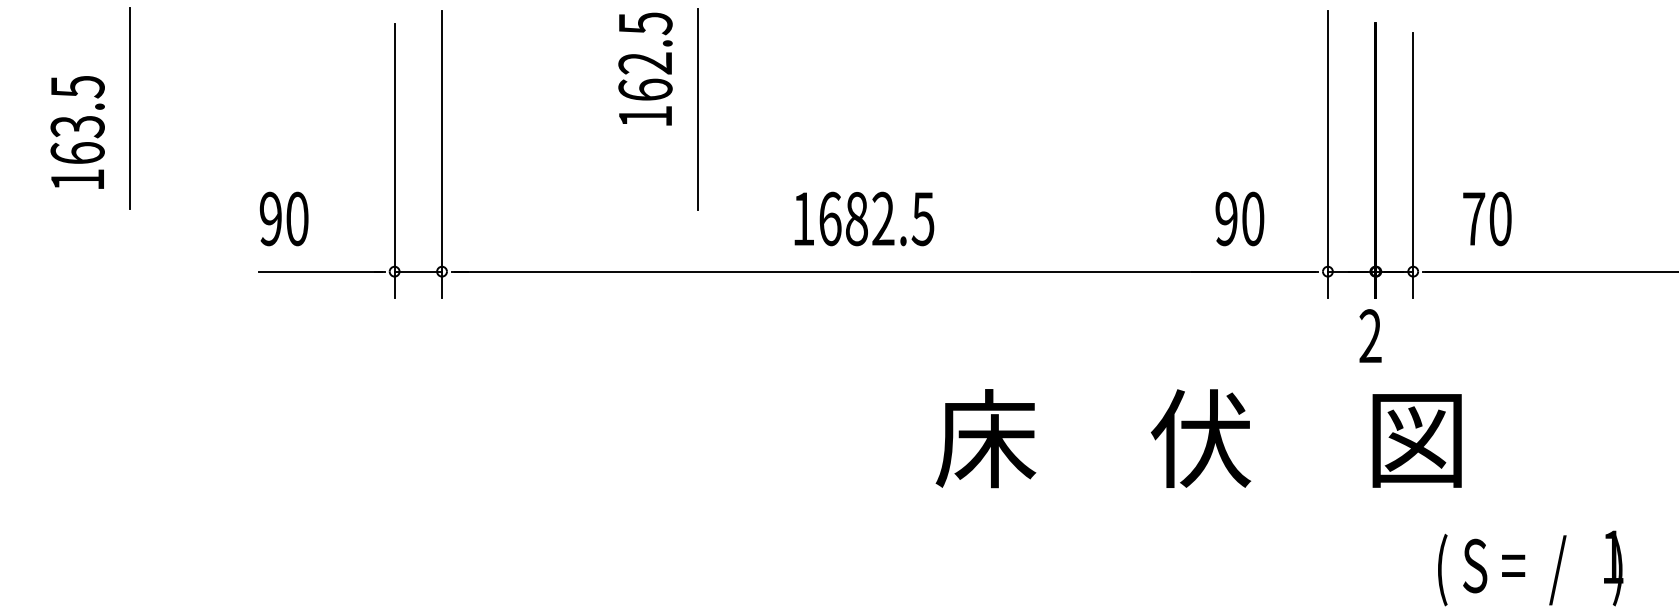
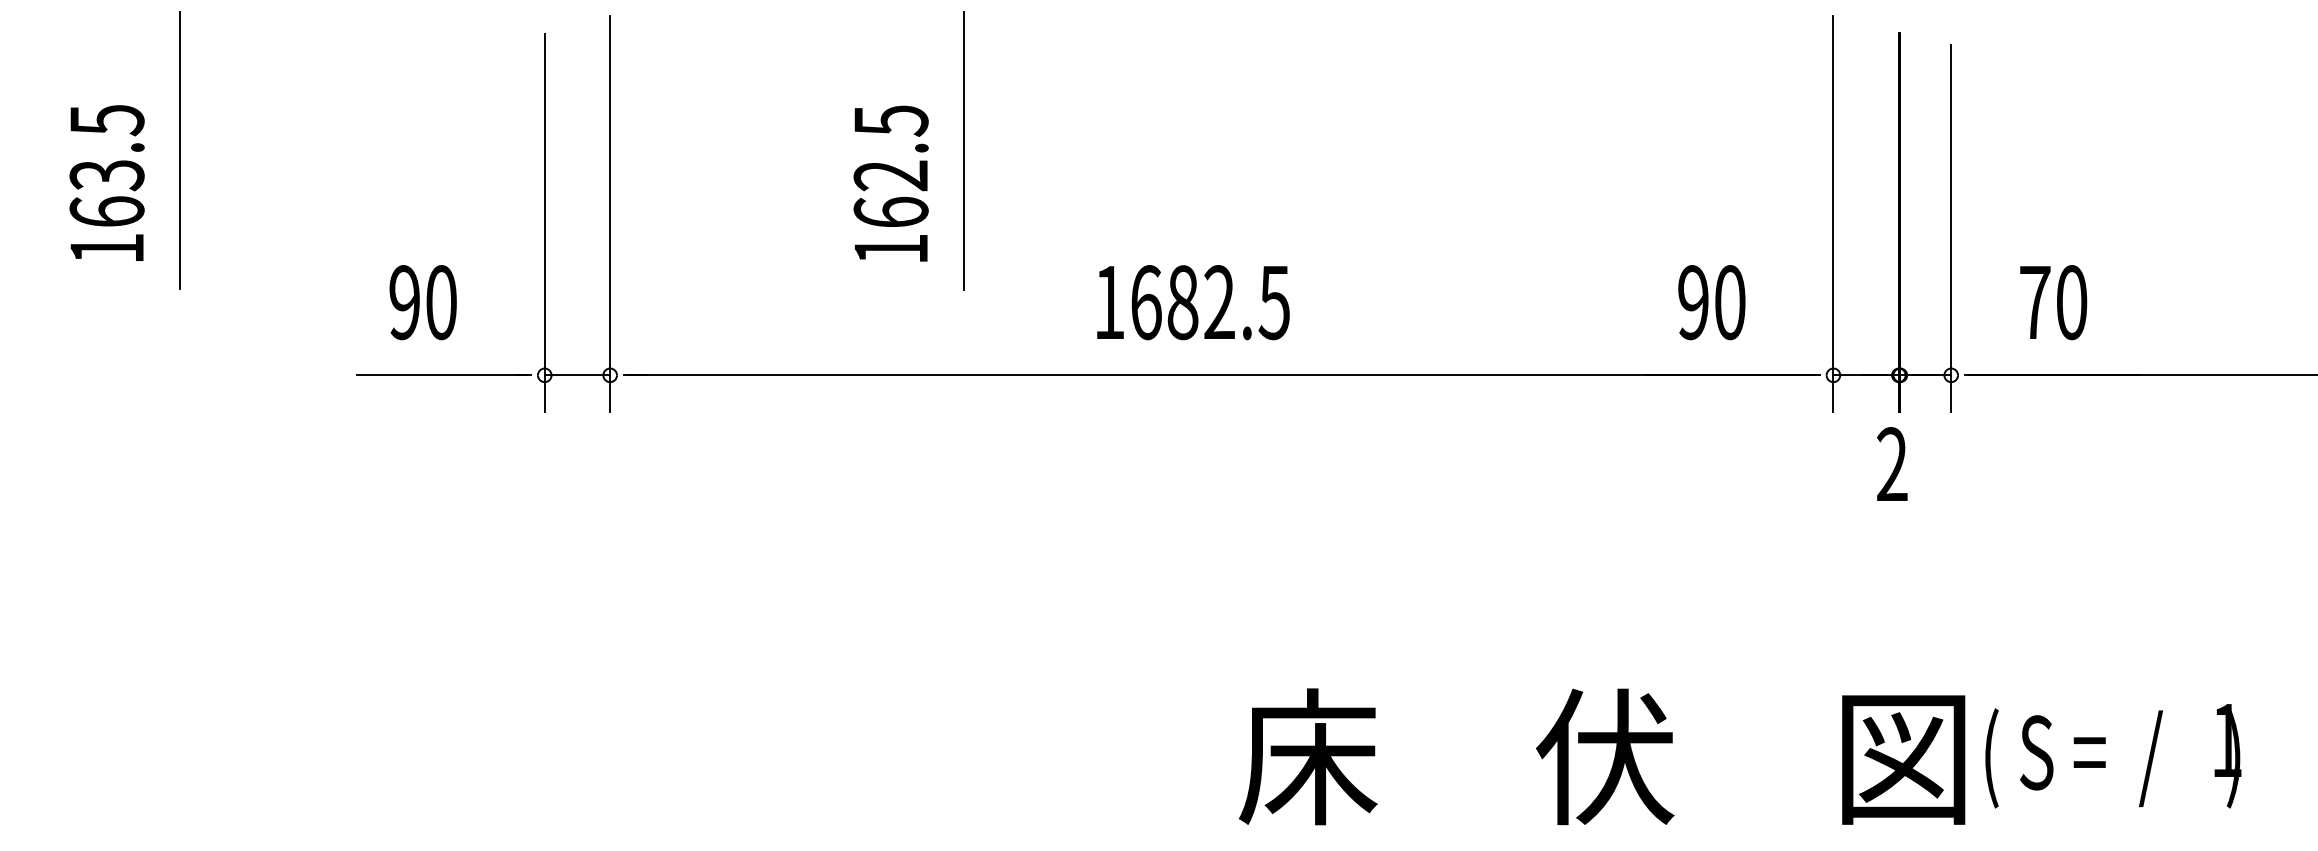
text: (645, 69) -> (890, 183), moved
text: (283, 218) -> (422, 302), moved
text: (1198, 438) -> (1601, 756), moved
text: (1530, 568) -> (2113, 756), moved

